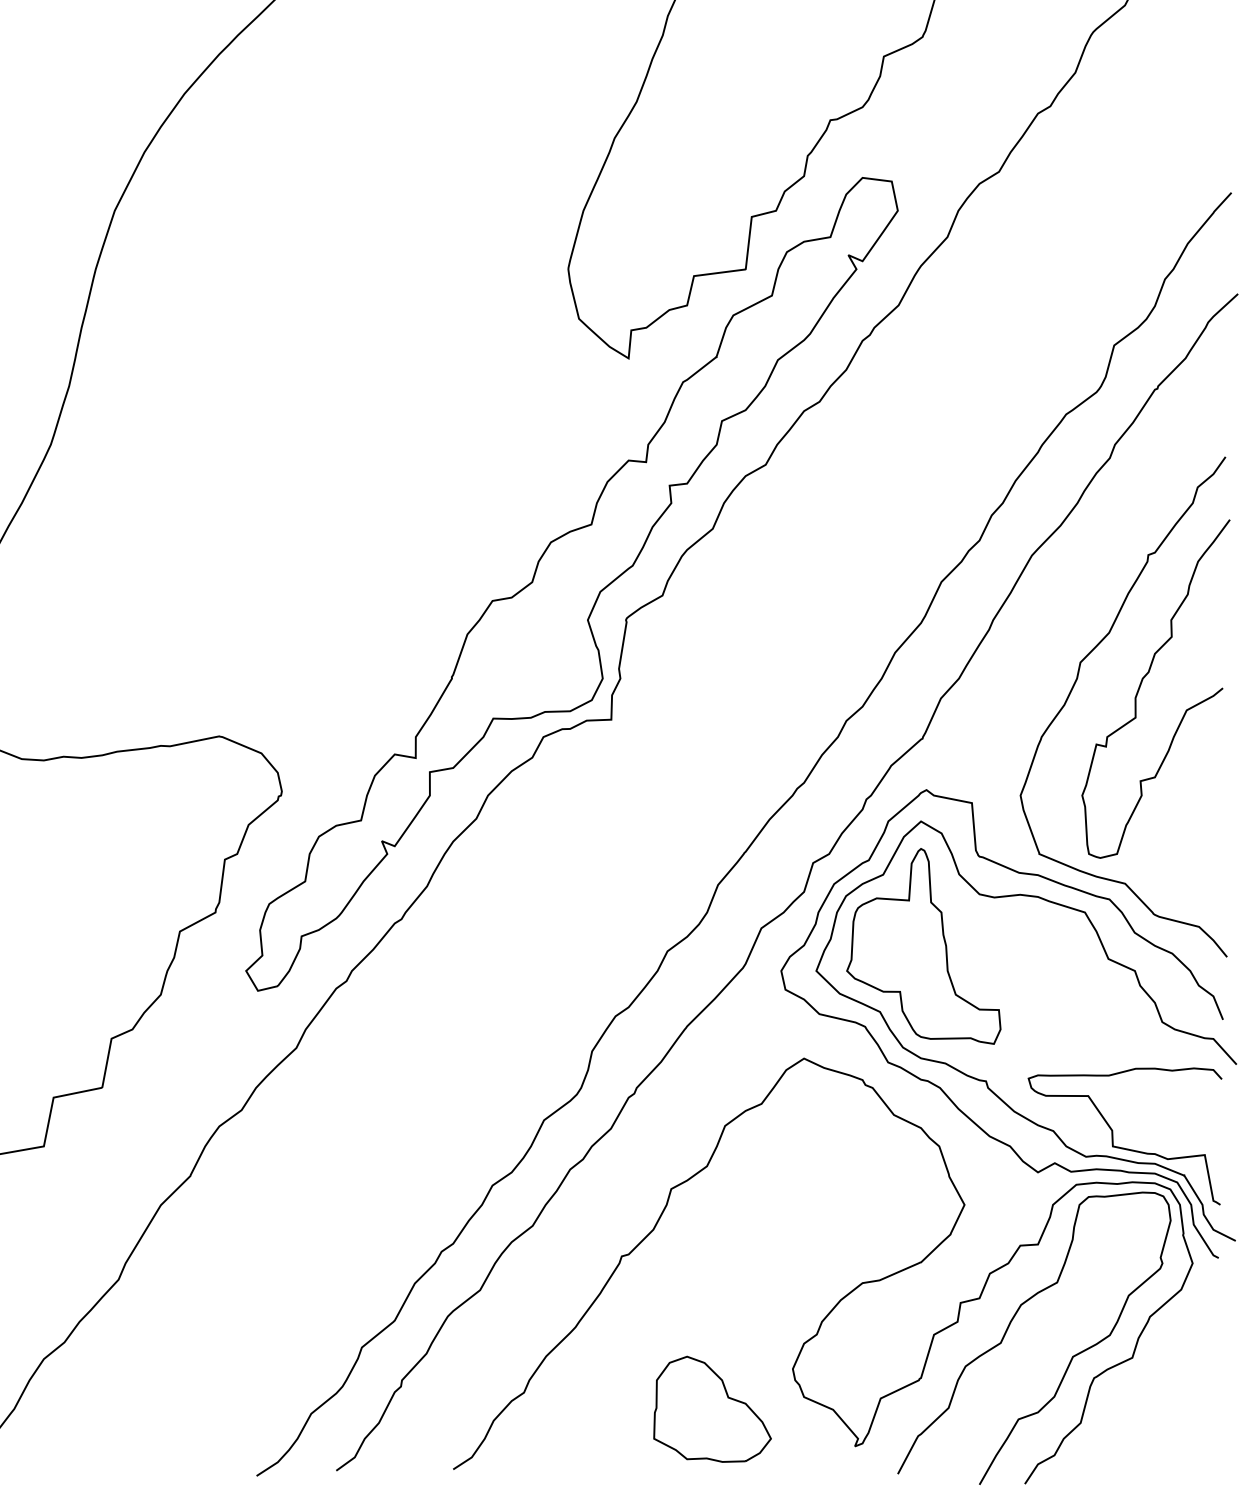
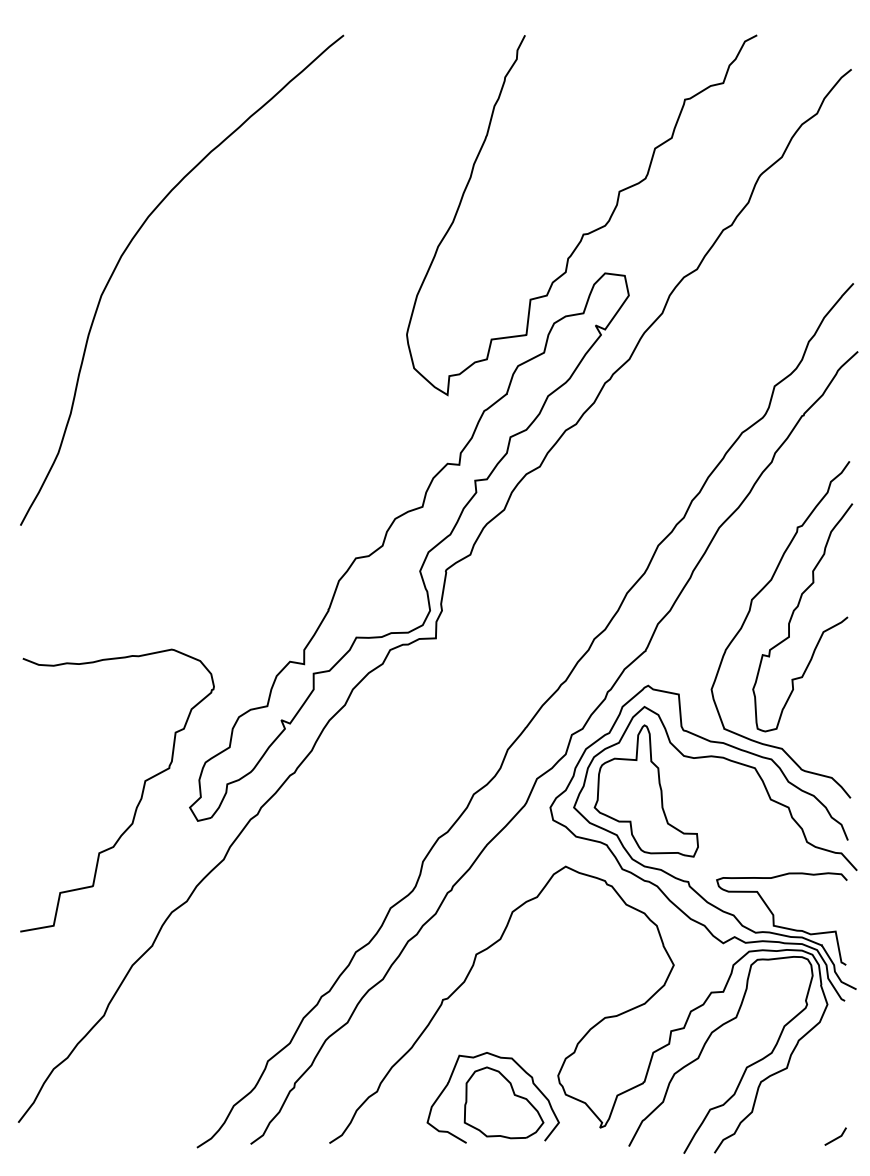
curve: (705, 1343) -> (499, 1058), added
line: (1206, 1460) -> (836, 1137), added

